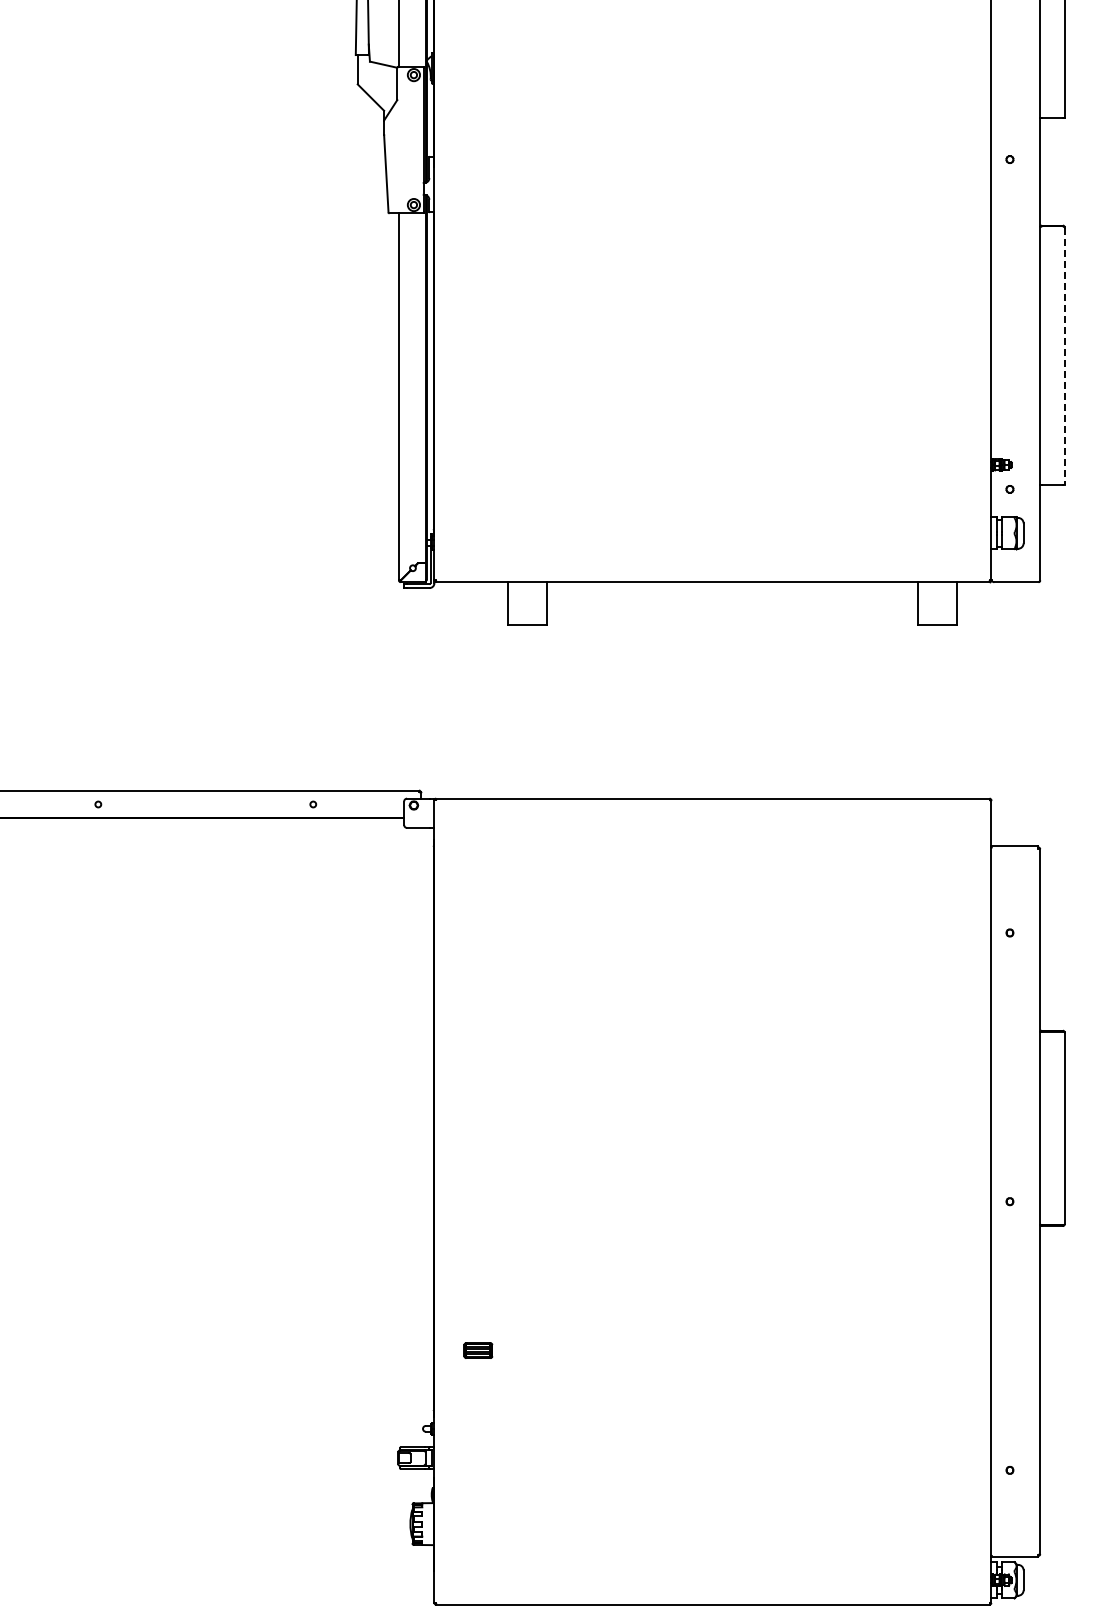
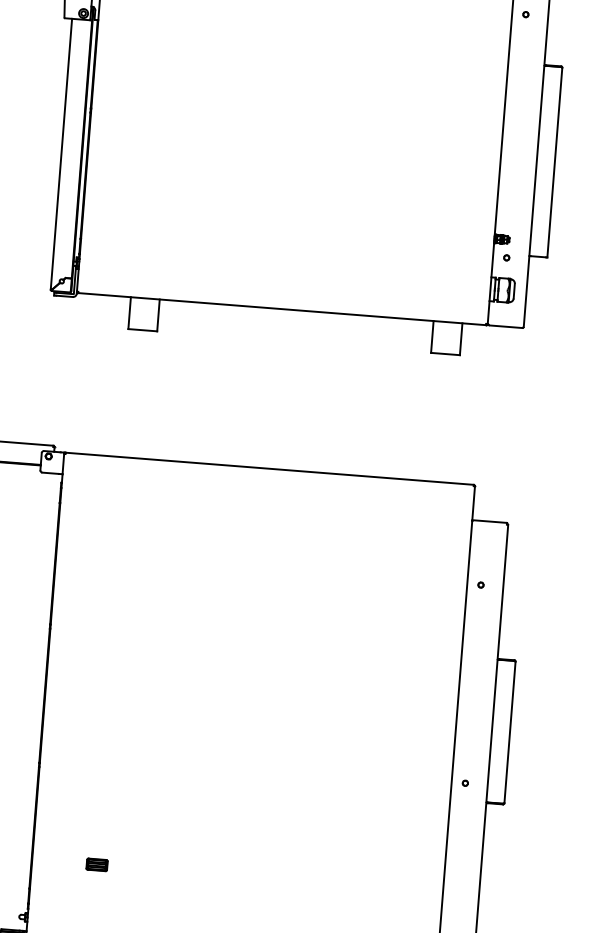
line: (1064, 356) -> (554, 163), dashed -> solid
part: (478, 1350) -> (97, 864), moved

